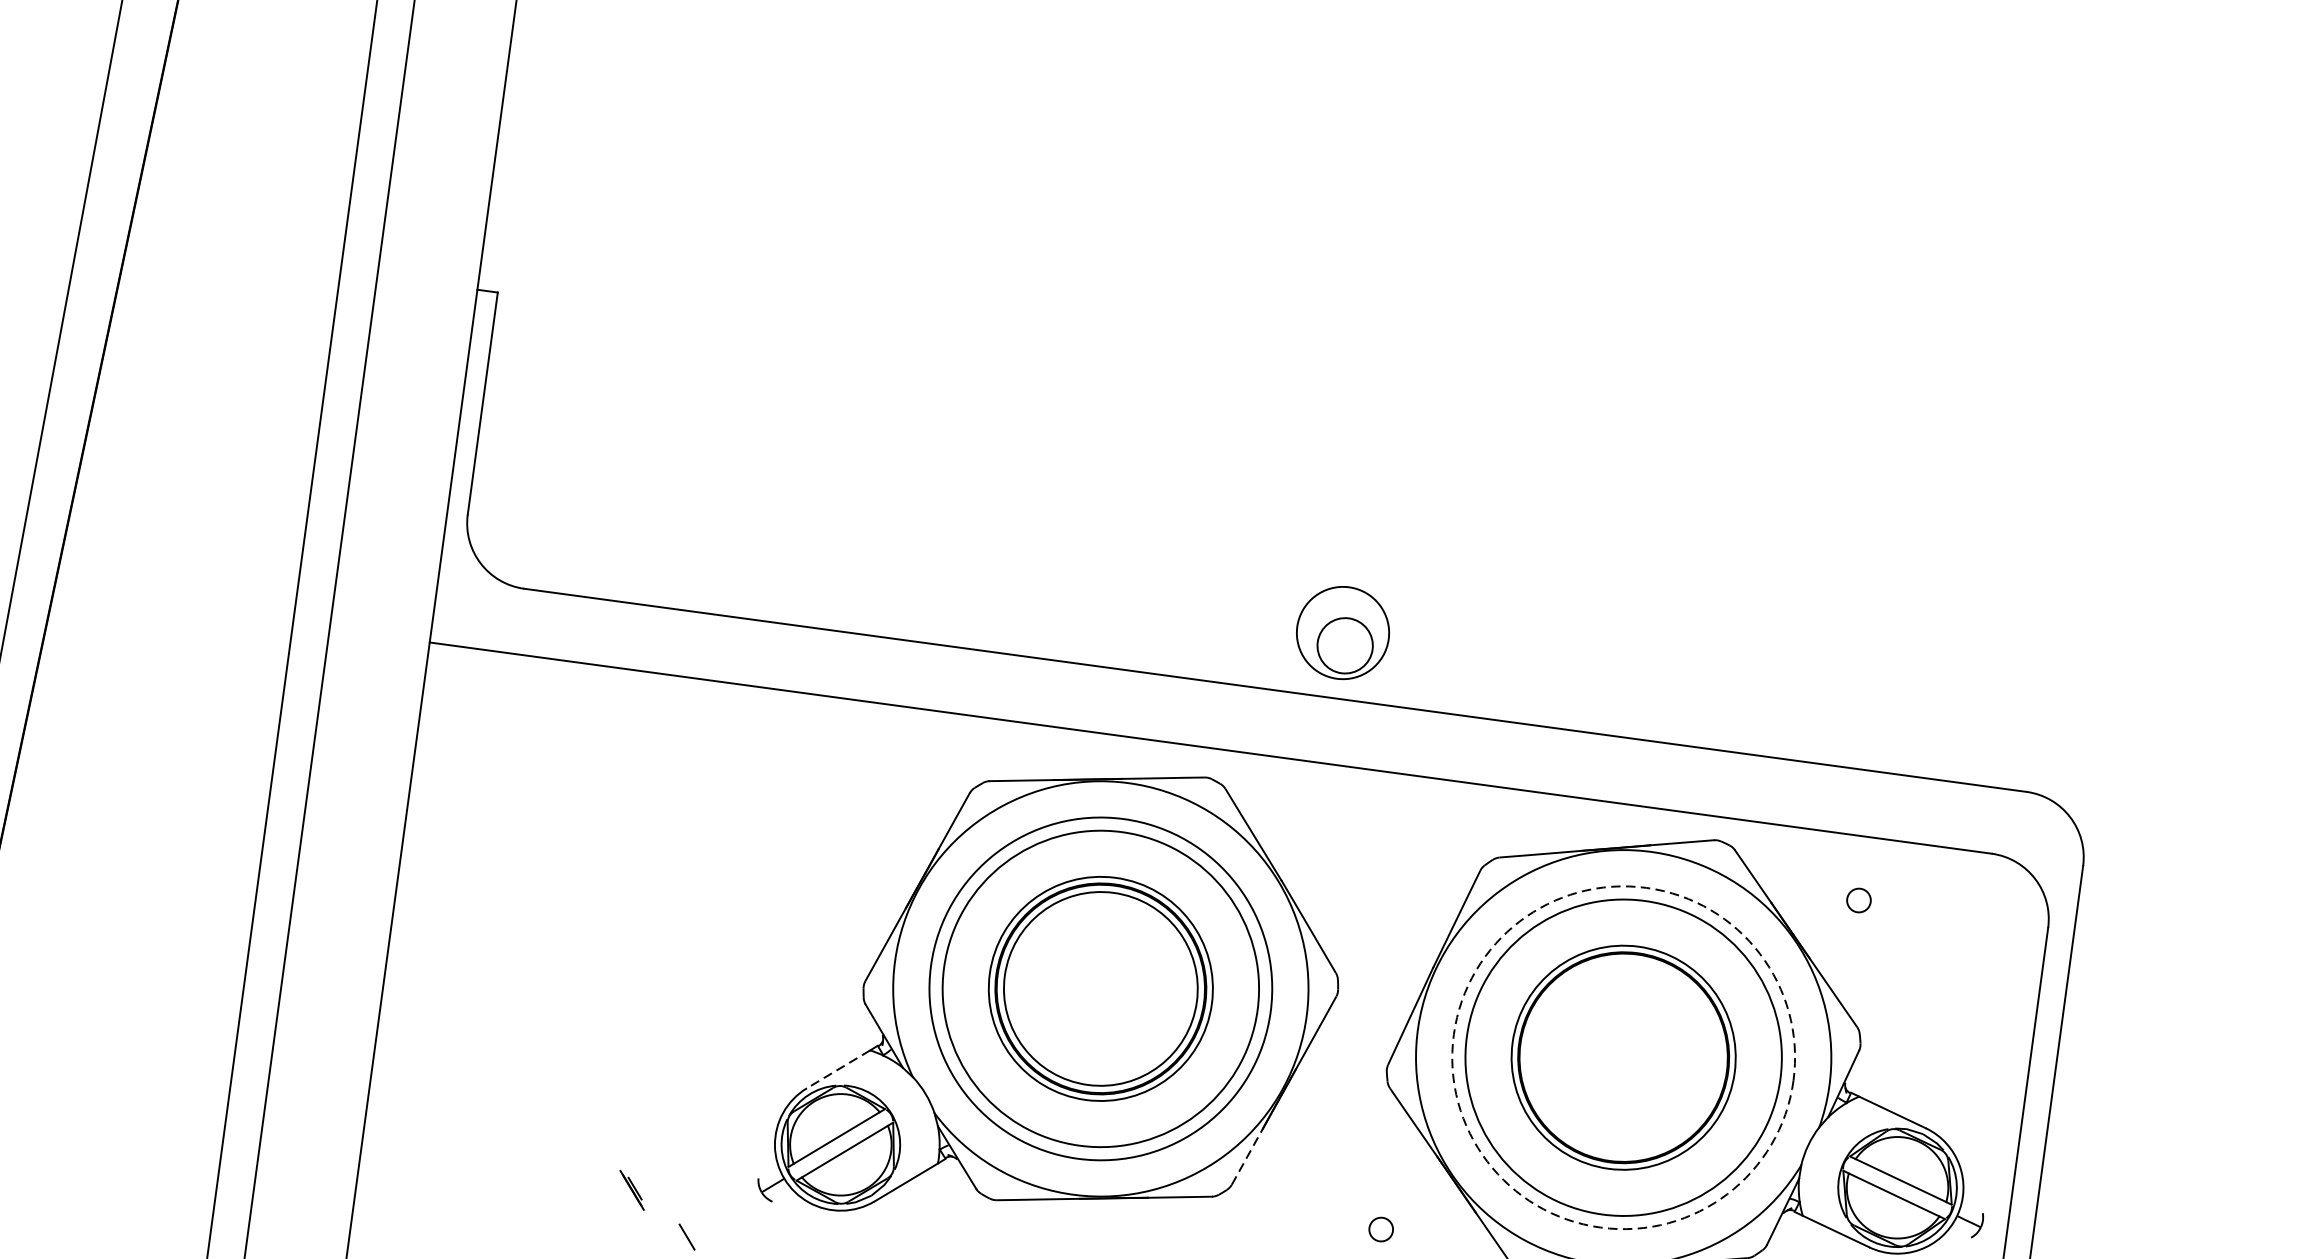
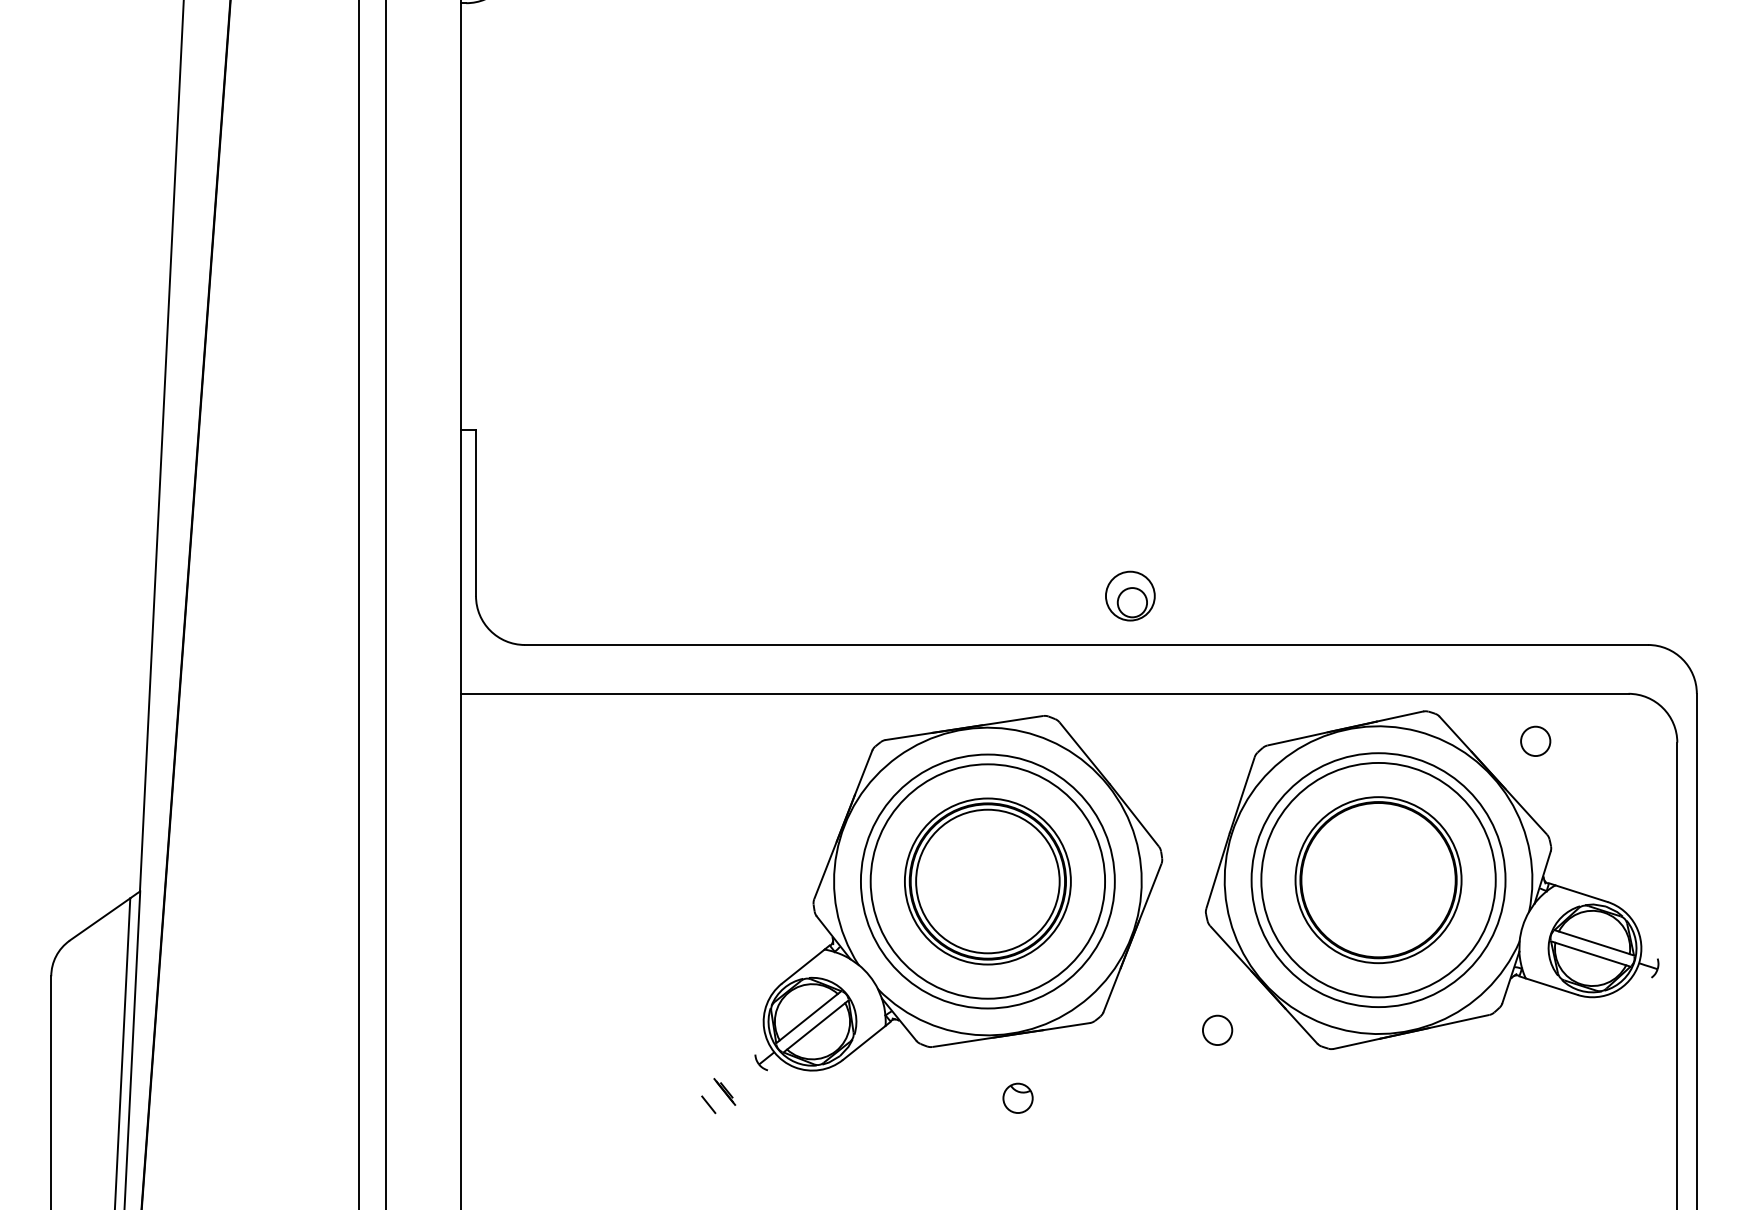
part: (1343, 632) -> (1130, 595), size x0.71
circle: (1858, 900) -> (1535, 741), size x1.67
circle: (1623, 1058) -> (1378, 880), dashed -> solid
line: (837, 1069) -> (802, 966), dashed -> solid
line: (1247, 1157) -> (1112, 990), dashed -> solid
part: (631, 1189) -> (724, 1091), moved
circle: (1381, 1229) -> (1217, 1030), size x1.67

